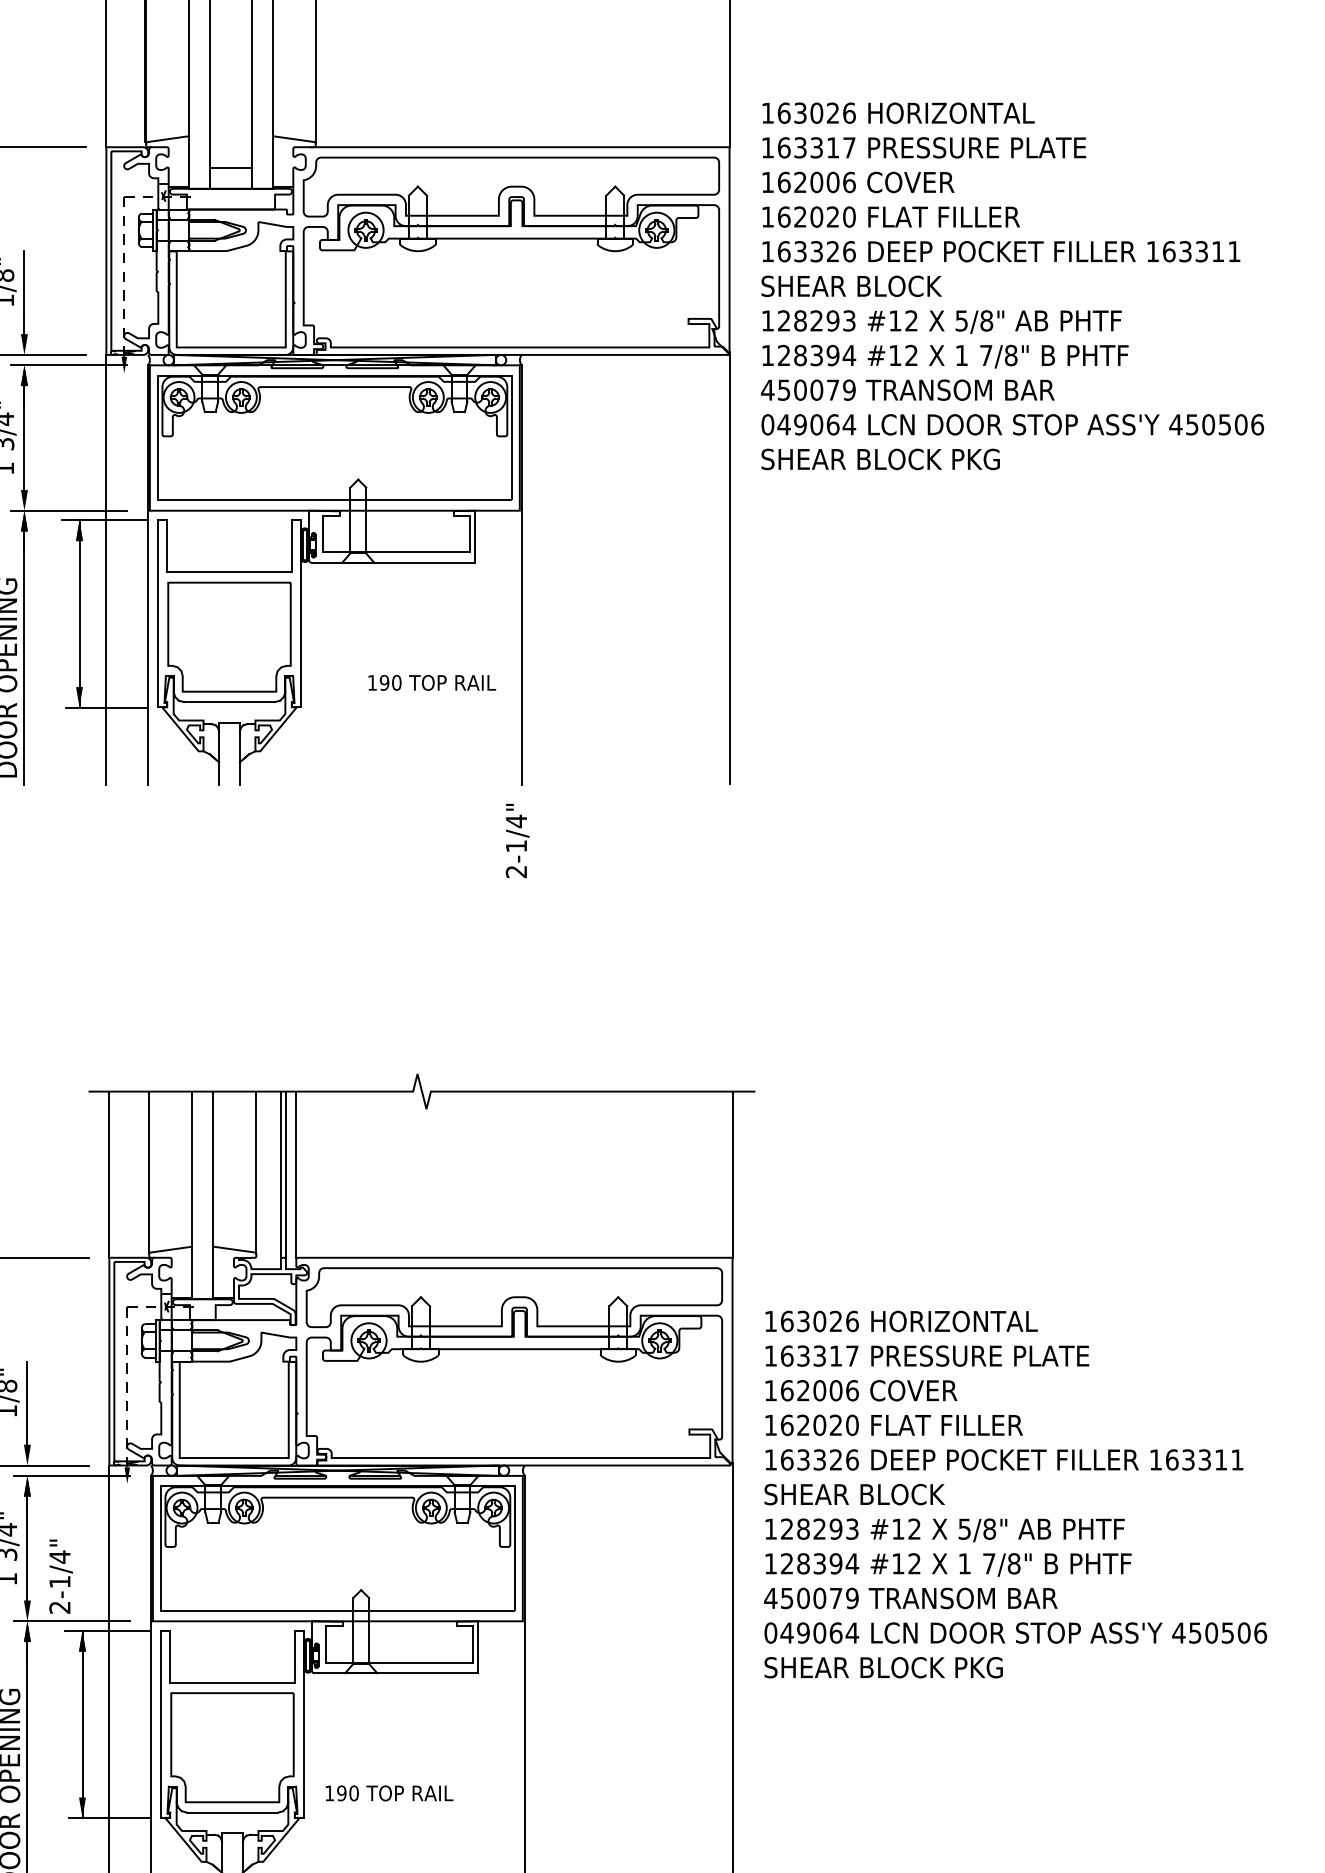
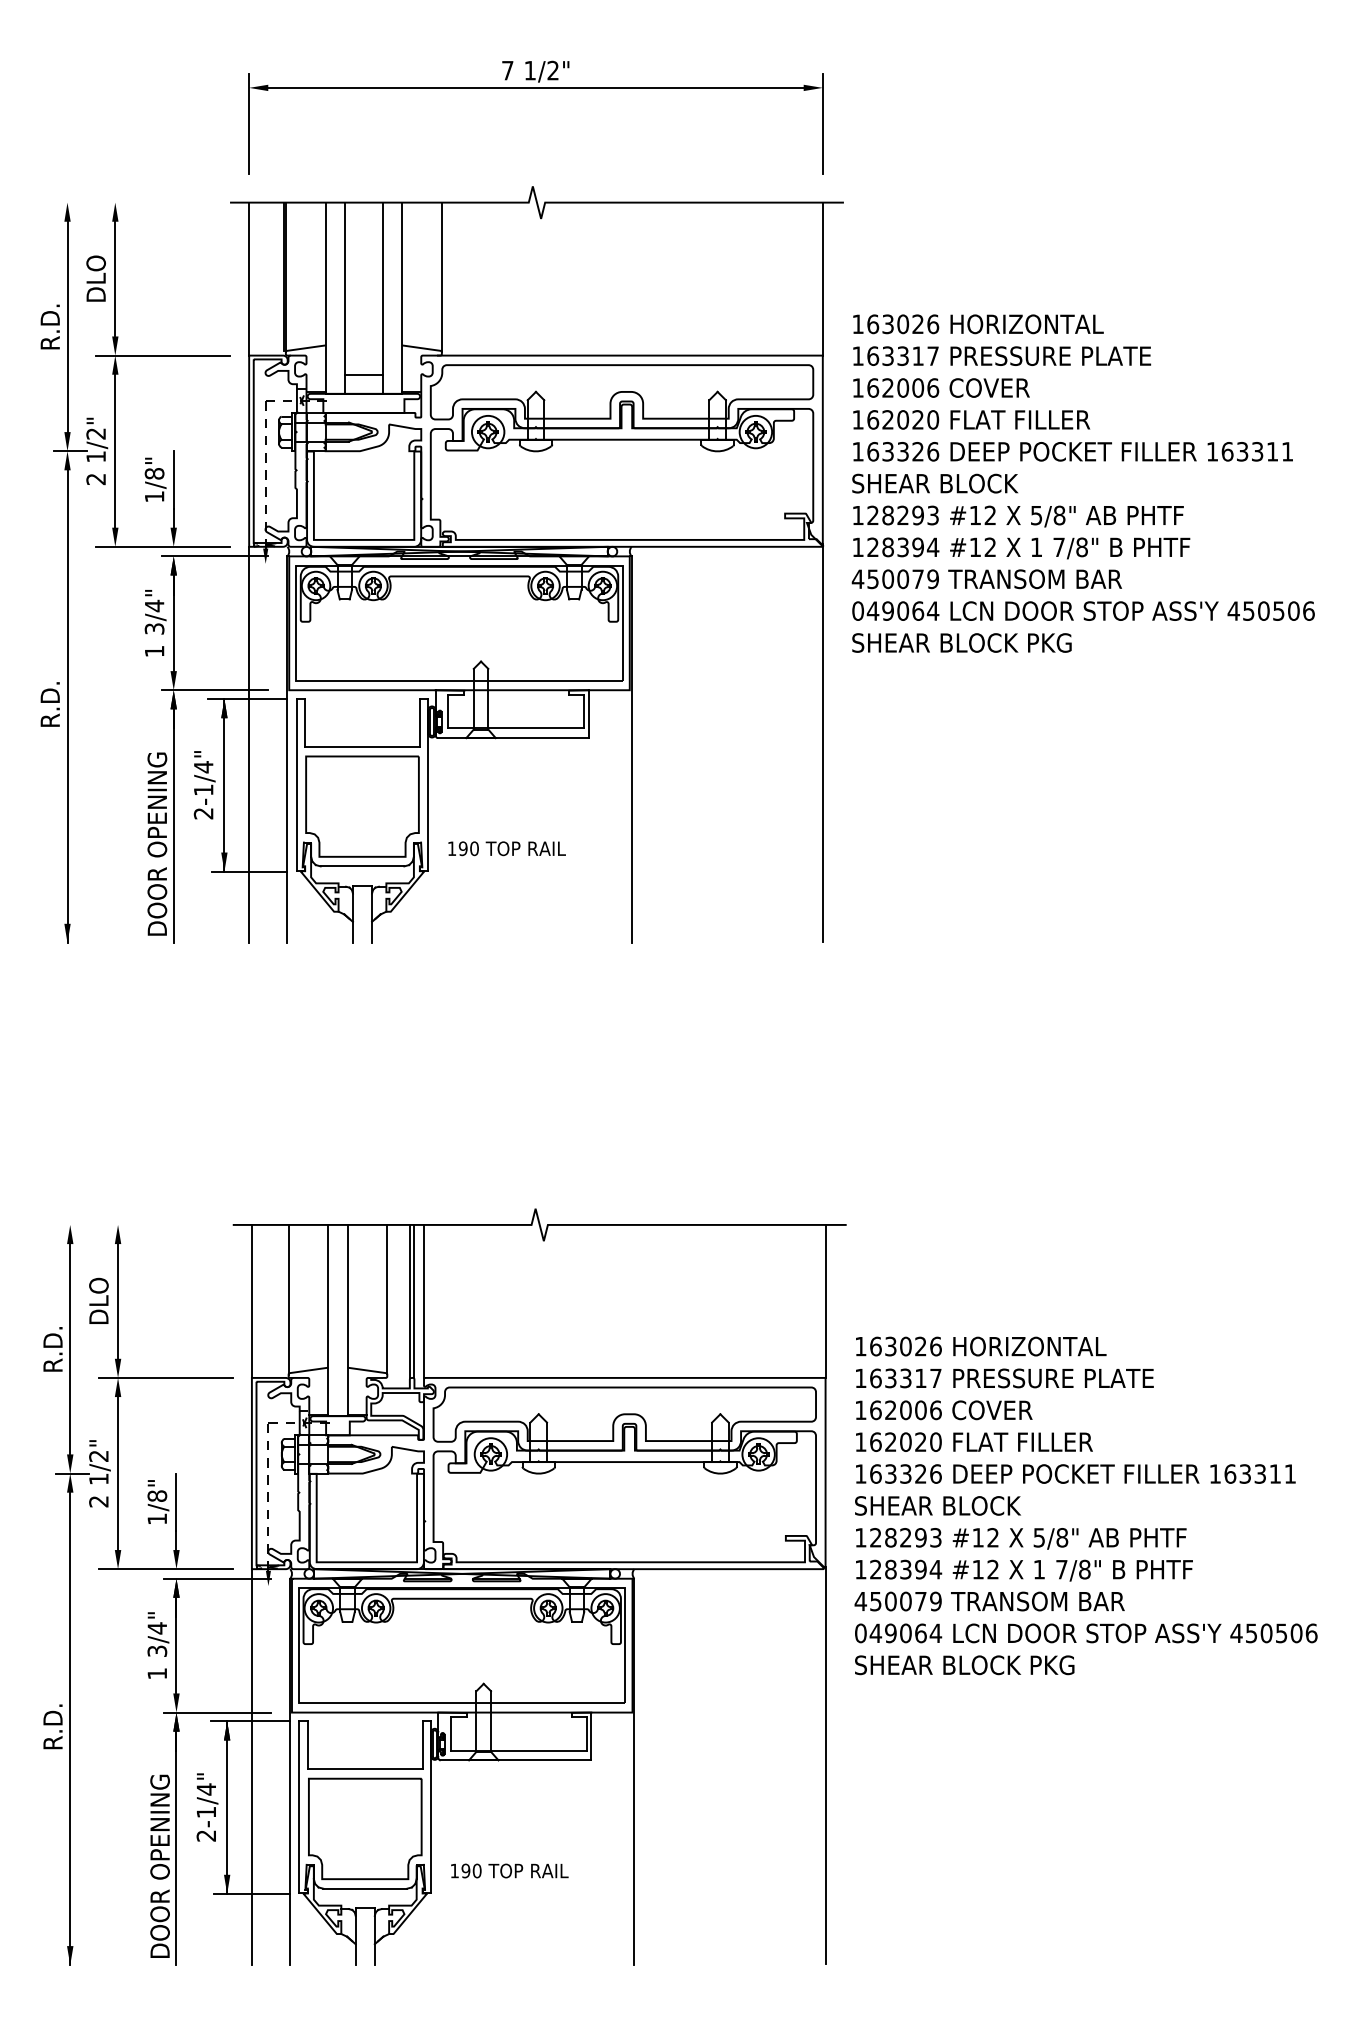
text: (431, 682) -> (506, 848), moved
text: (517, 841) -> (204, 785), moved
text: (1014, 1494) -> (1085, 1505), moved
text: (61, 1576) -> (207, 1807), moved

